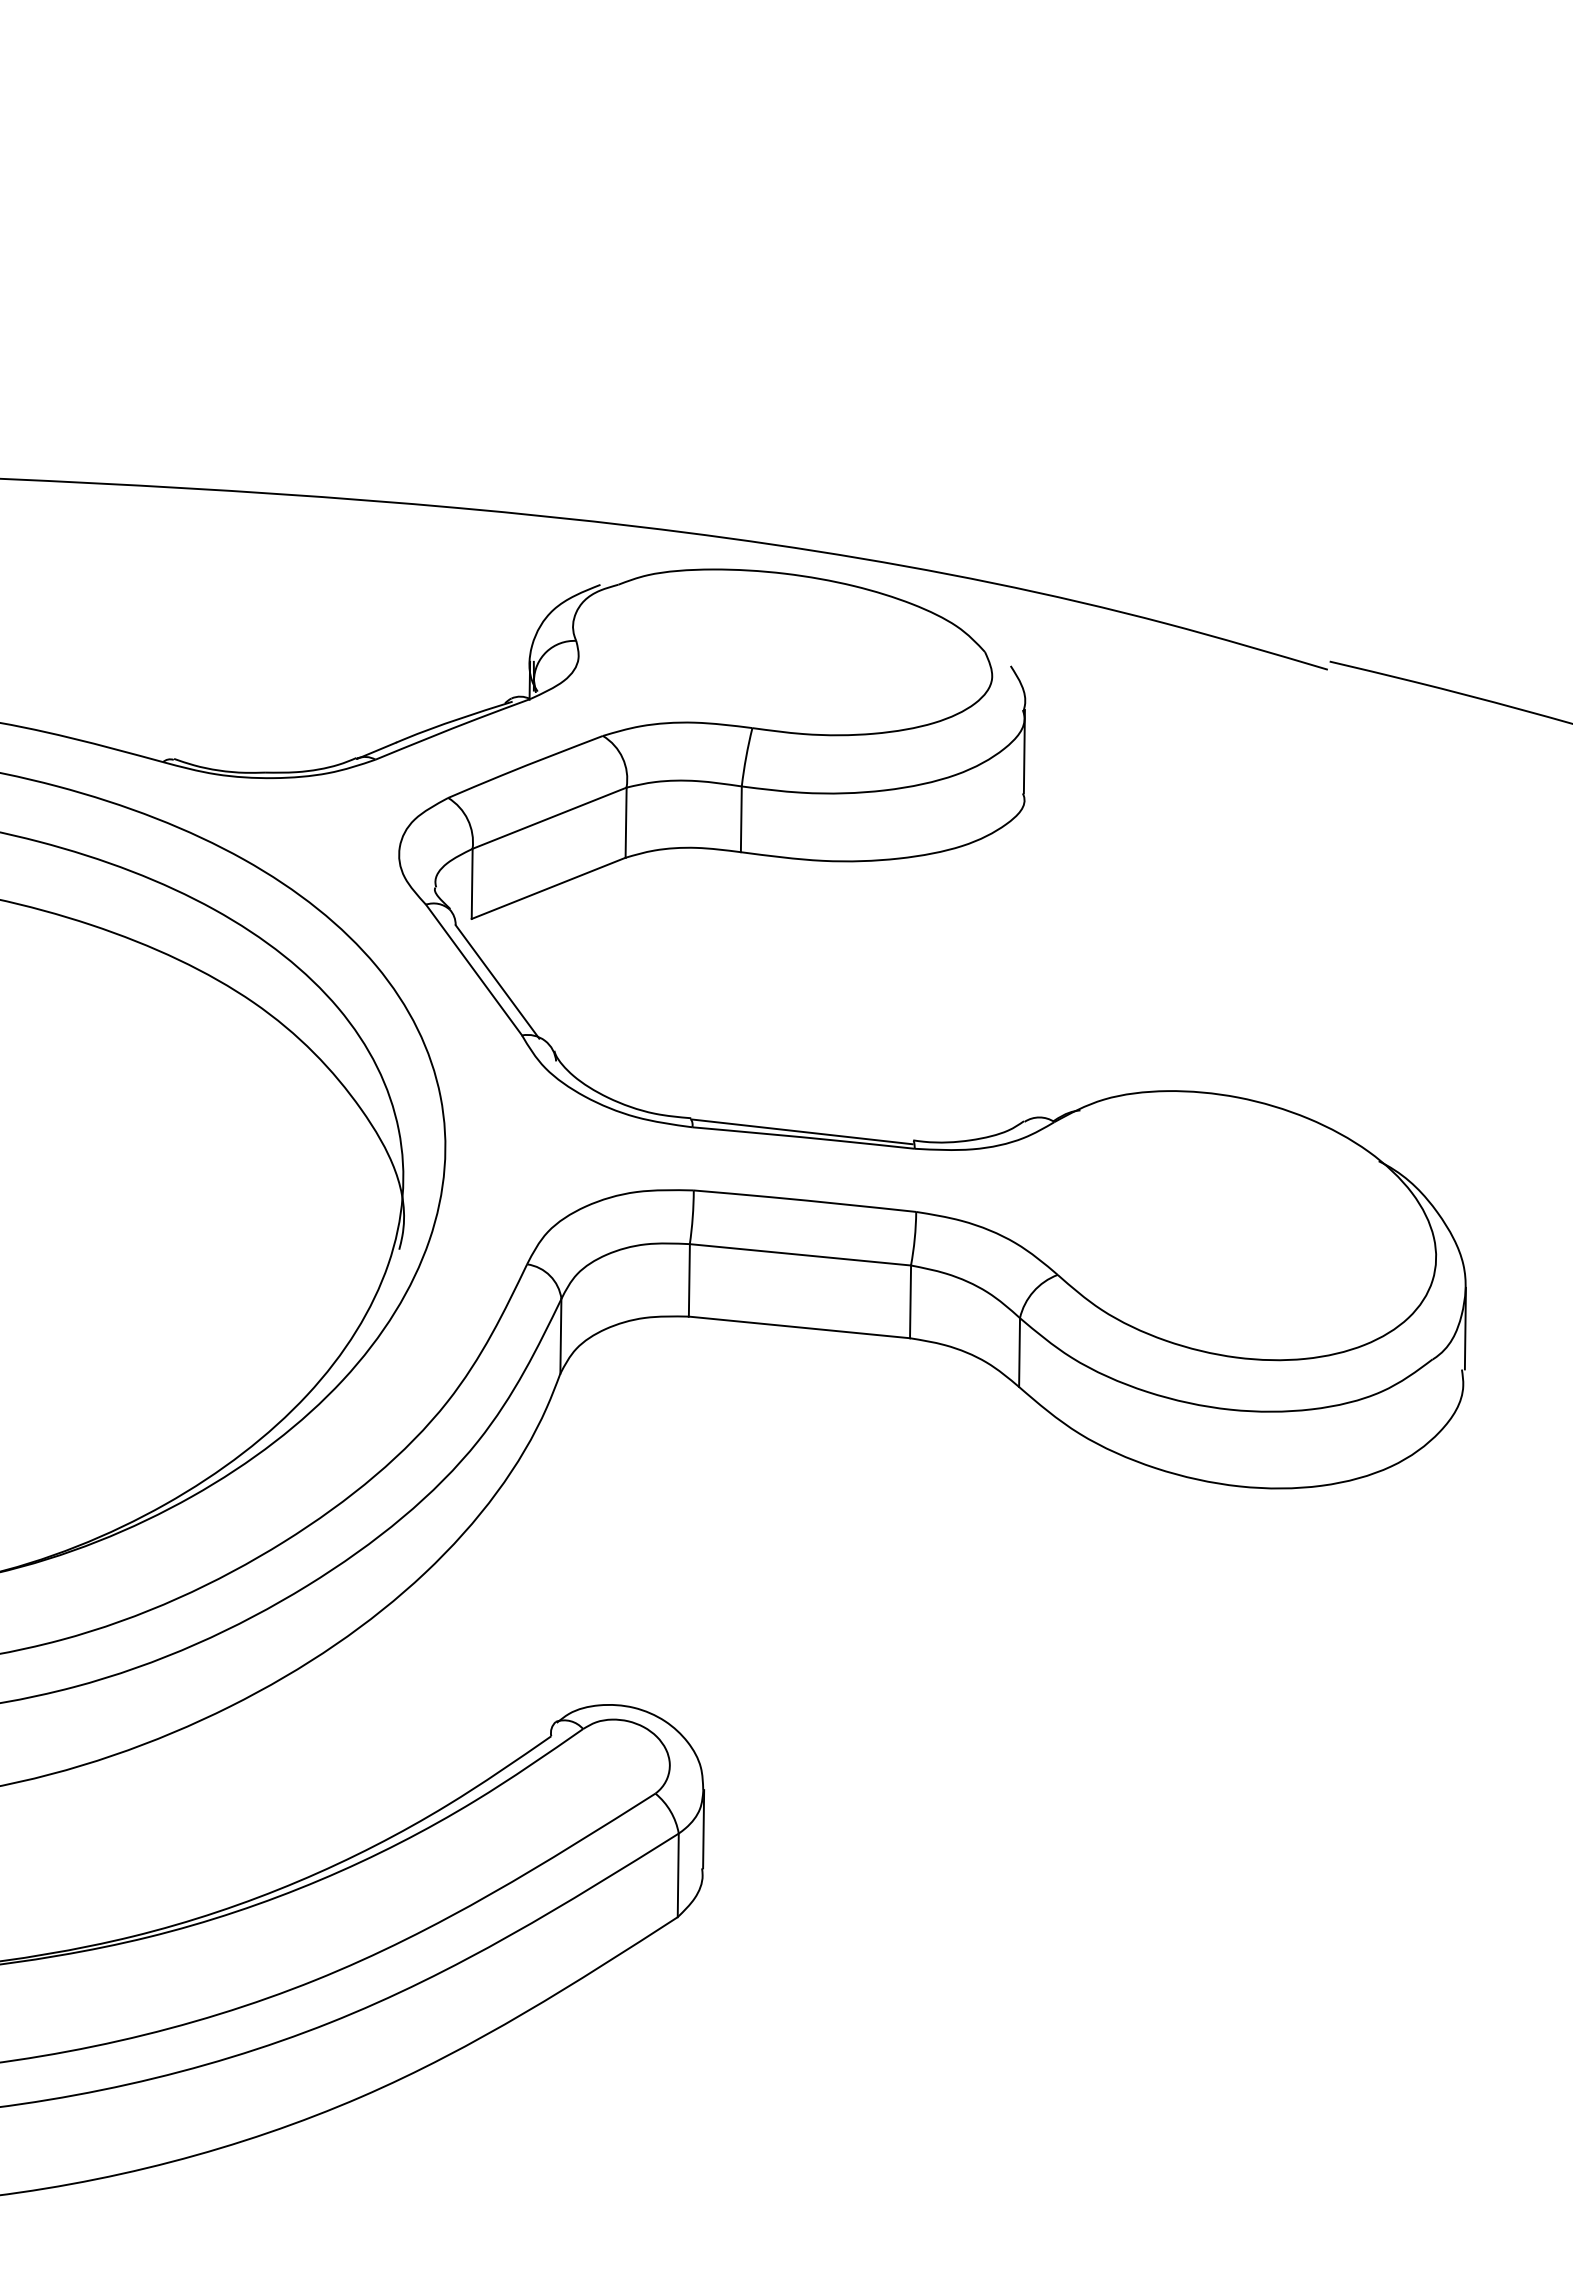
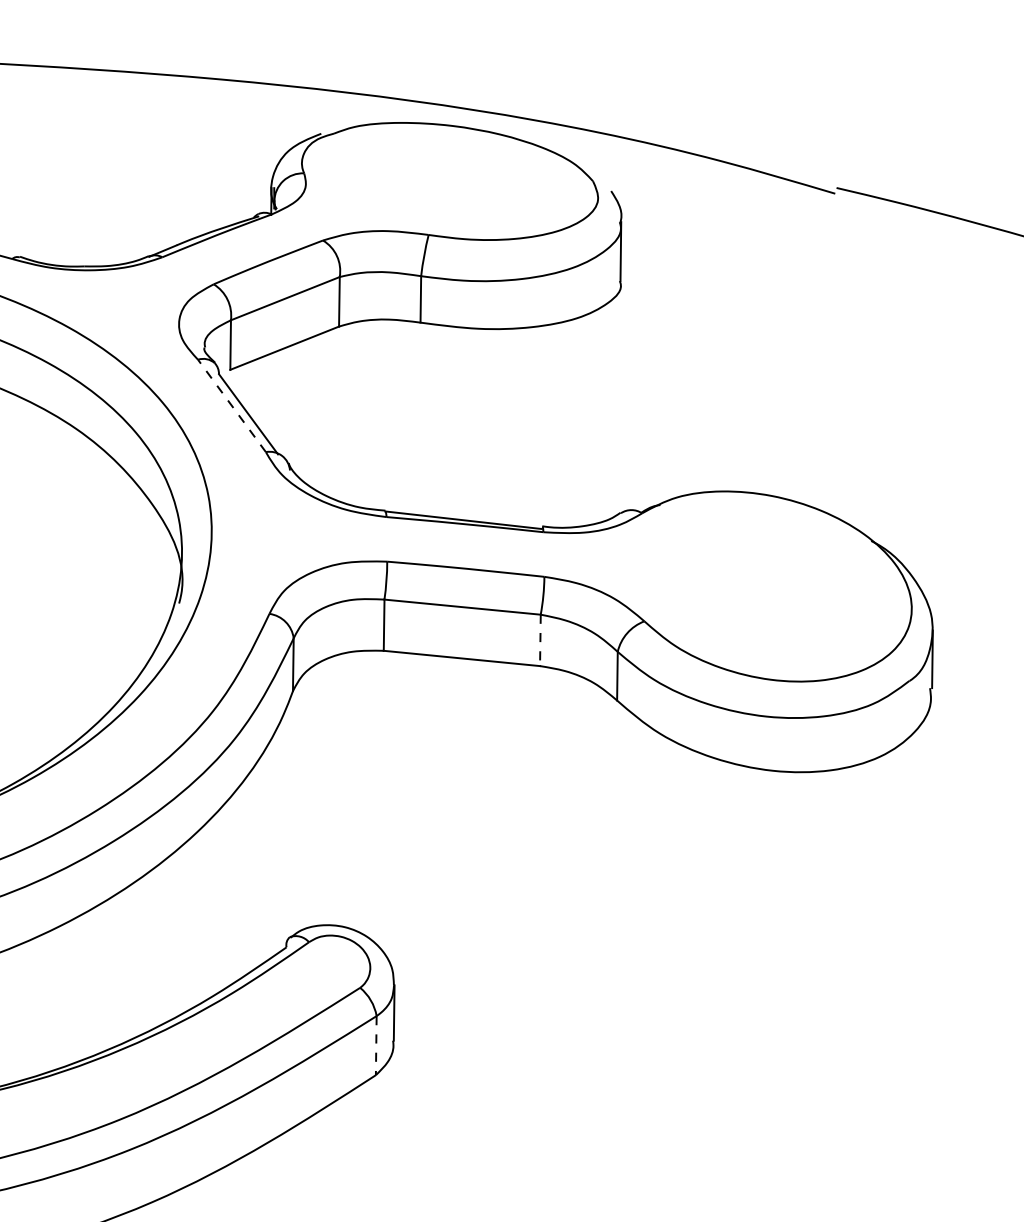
line: (473, 969) -> (231, 405), solid -> dashed
line: (910, 1302) -> (540, 640), solid -> dashed
line: (678, 1875) -> (376, 1045), solid -> dashed

